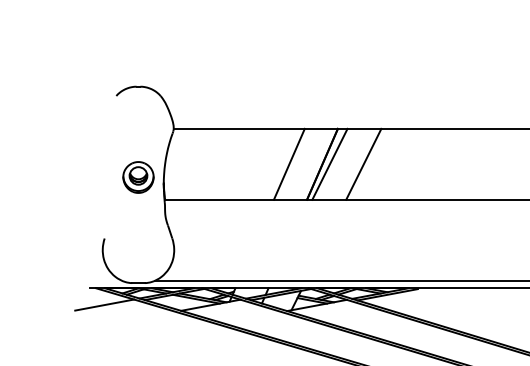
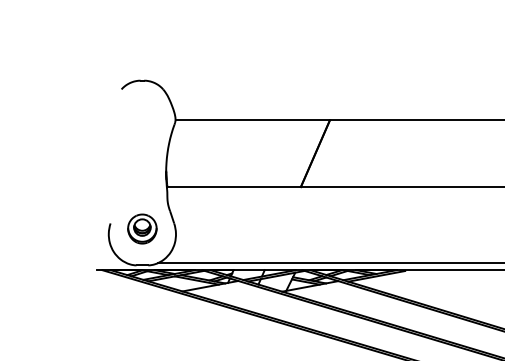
line: (288, 164) -> (283, 153), removed
line: (328, 164) -> (321, 153), removed
line: (362, 164) -> (353, 153), removed
part: (138, 176) -> (142, 228), moved
line: (104, 304) -> (110, 285), removed

